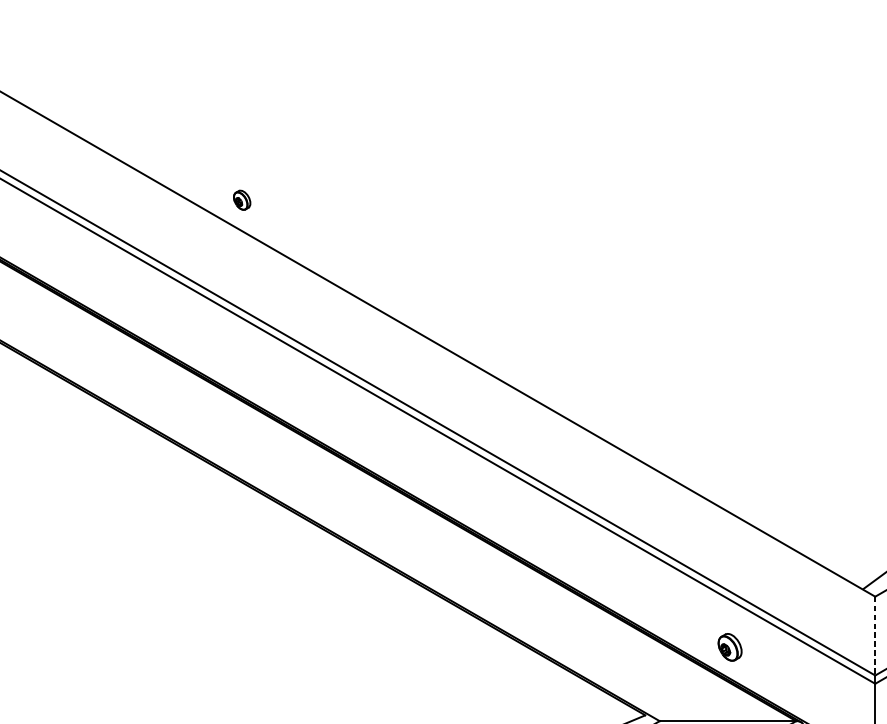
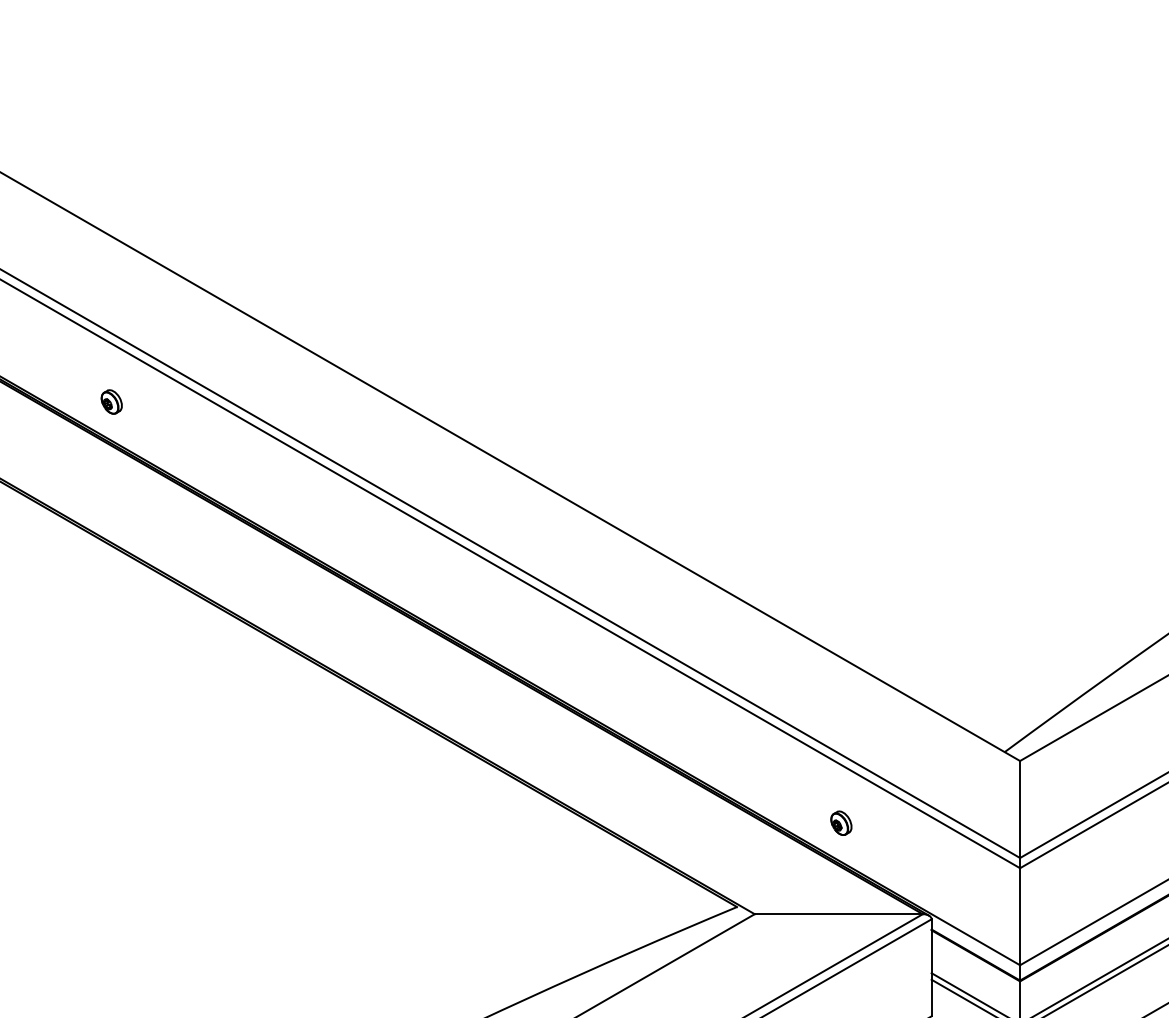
part: (241, 199) -> (111, 401), moved
line: (875, 636) -> (1020, 809), dashed -> solid
part: (730, 646) -> (841, 822), size x0.71

